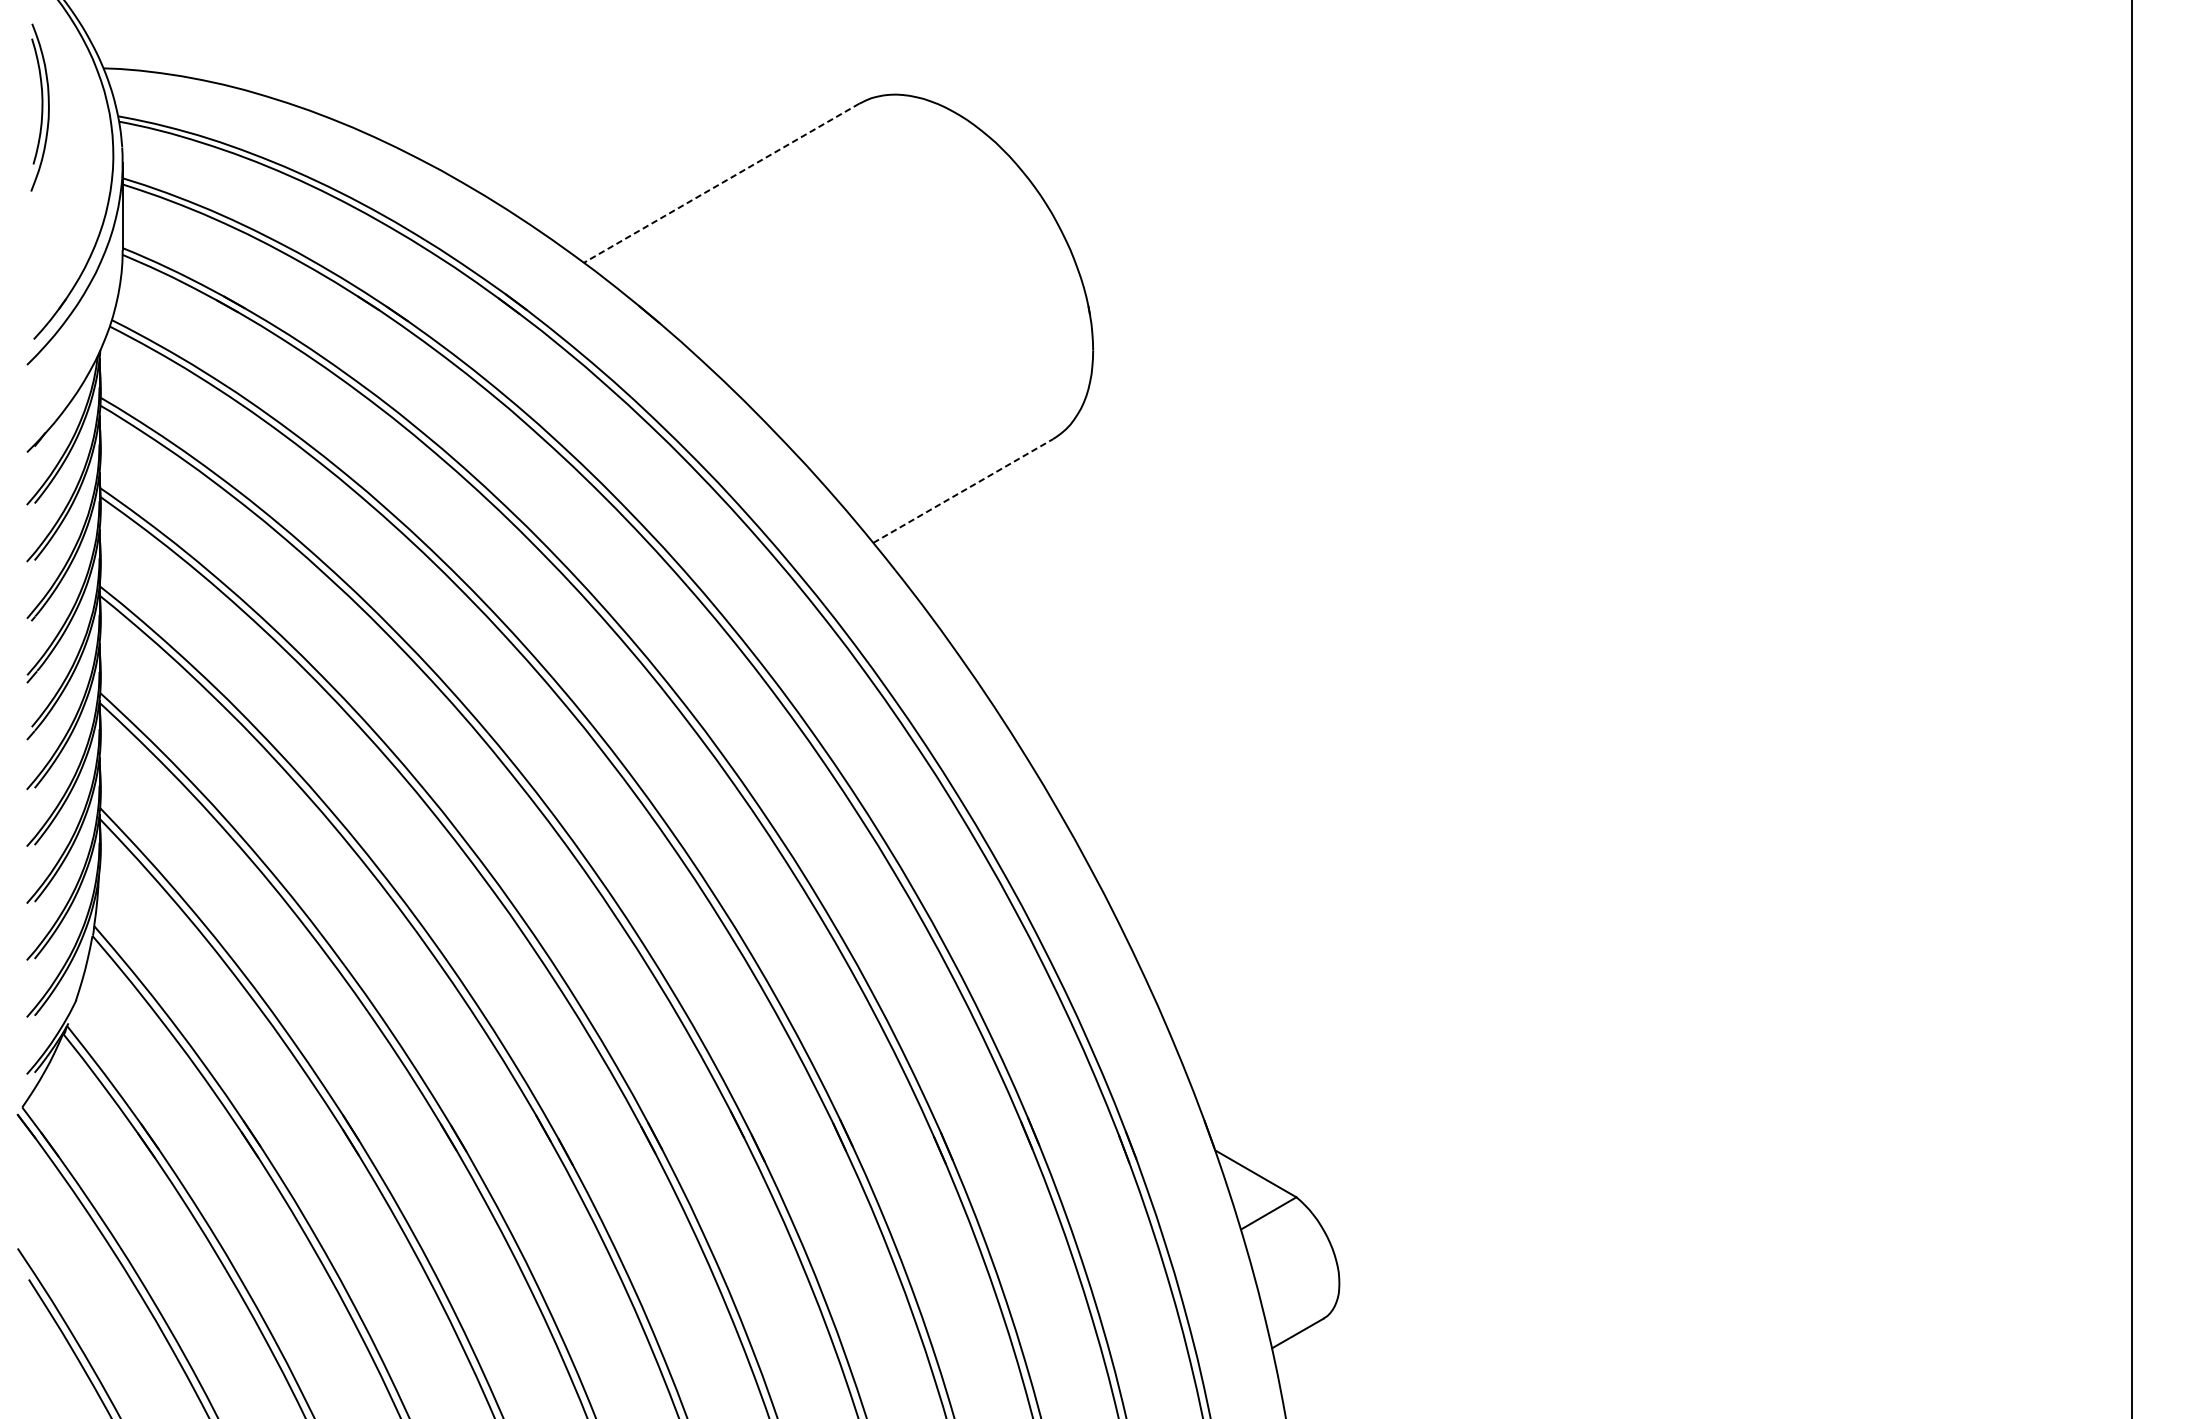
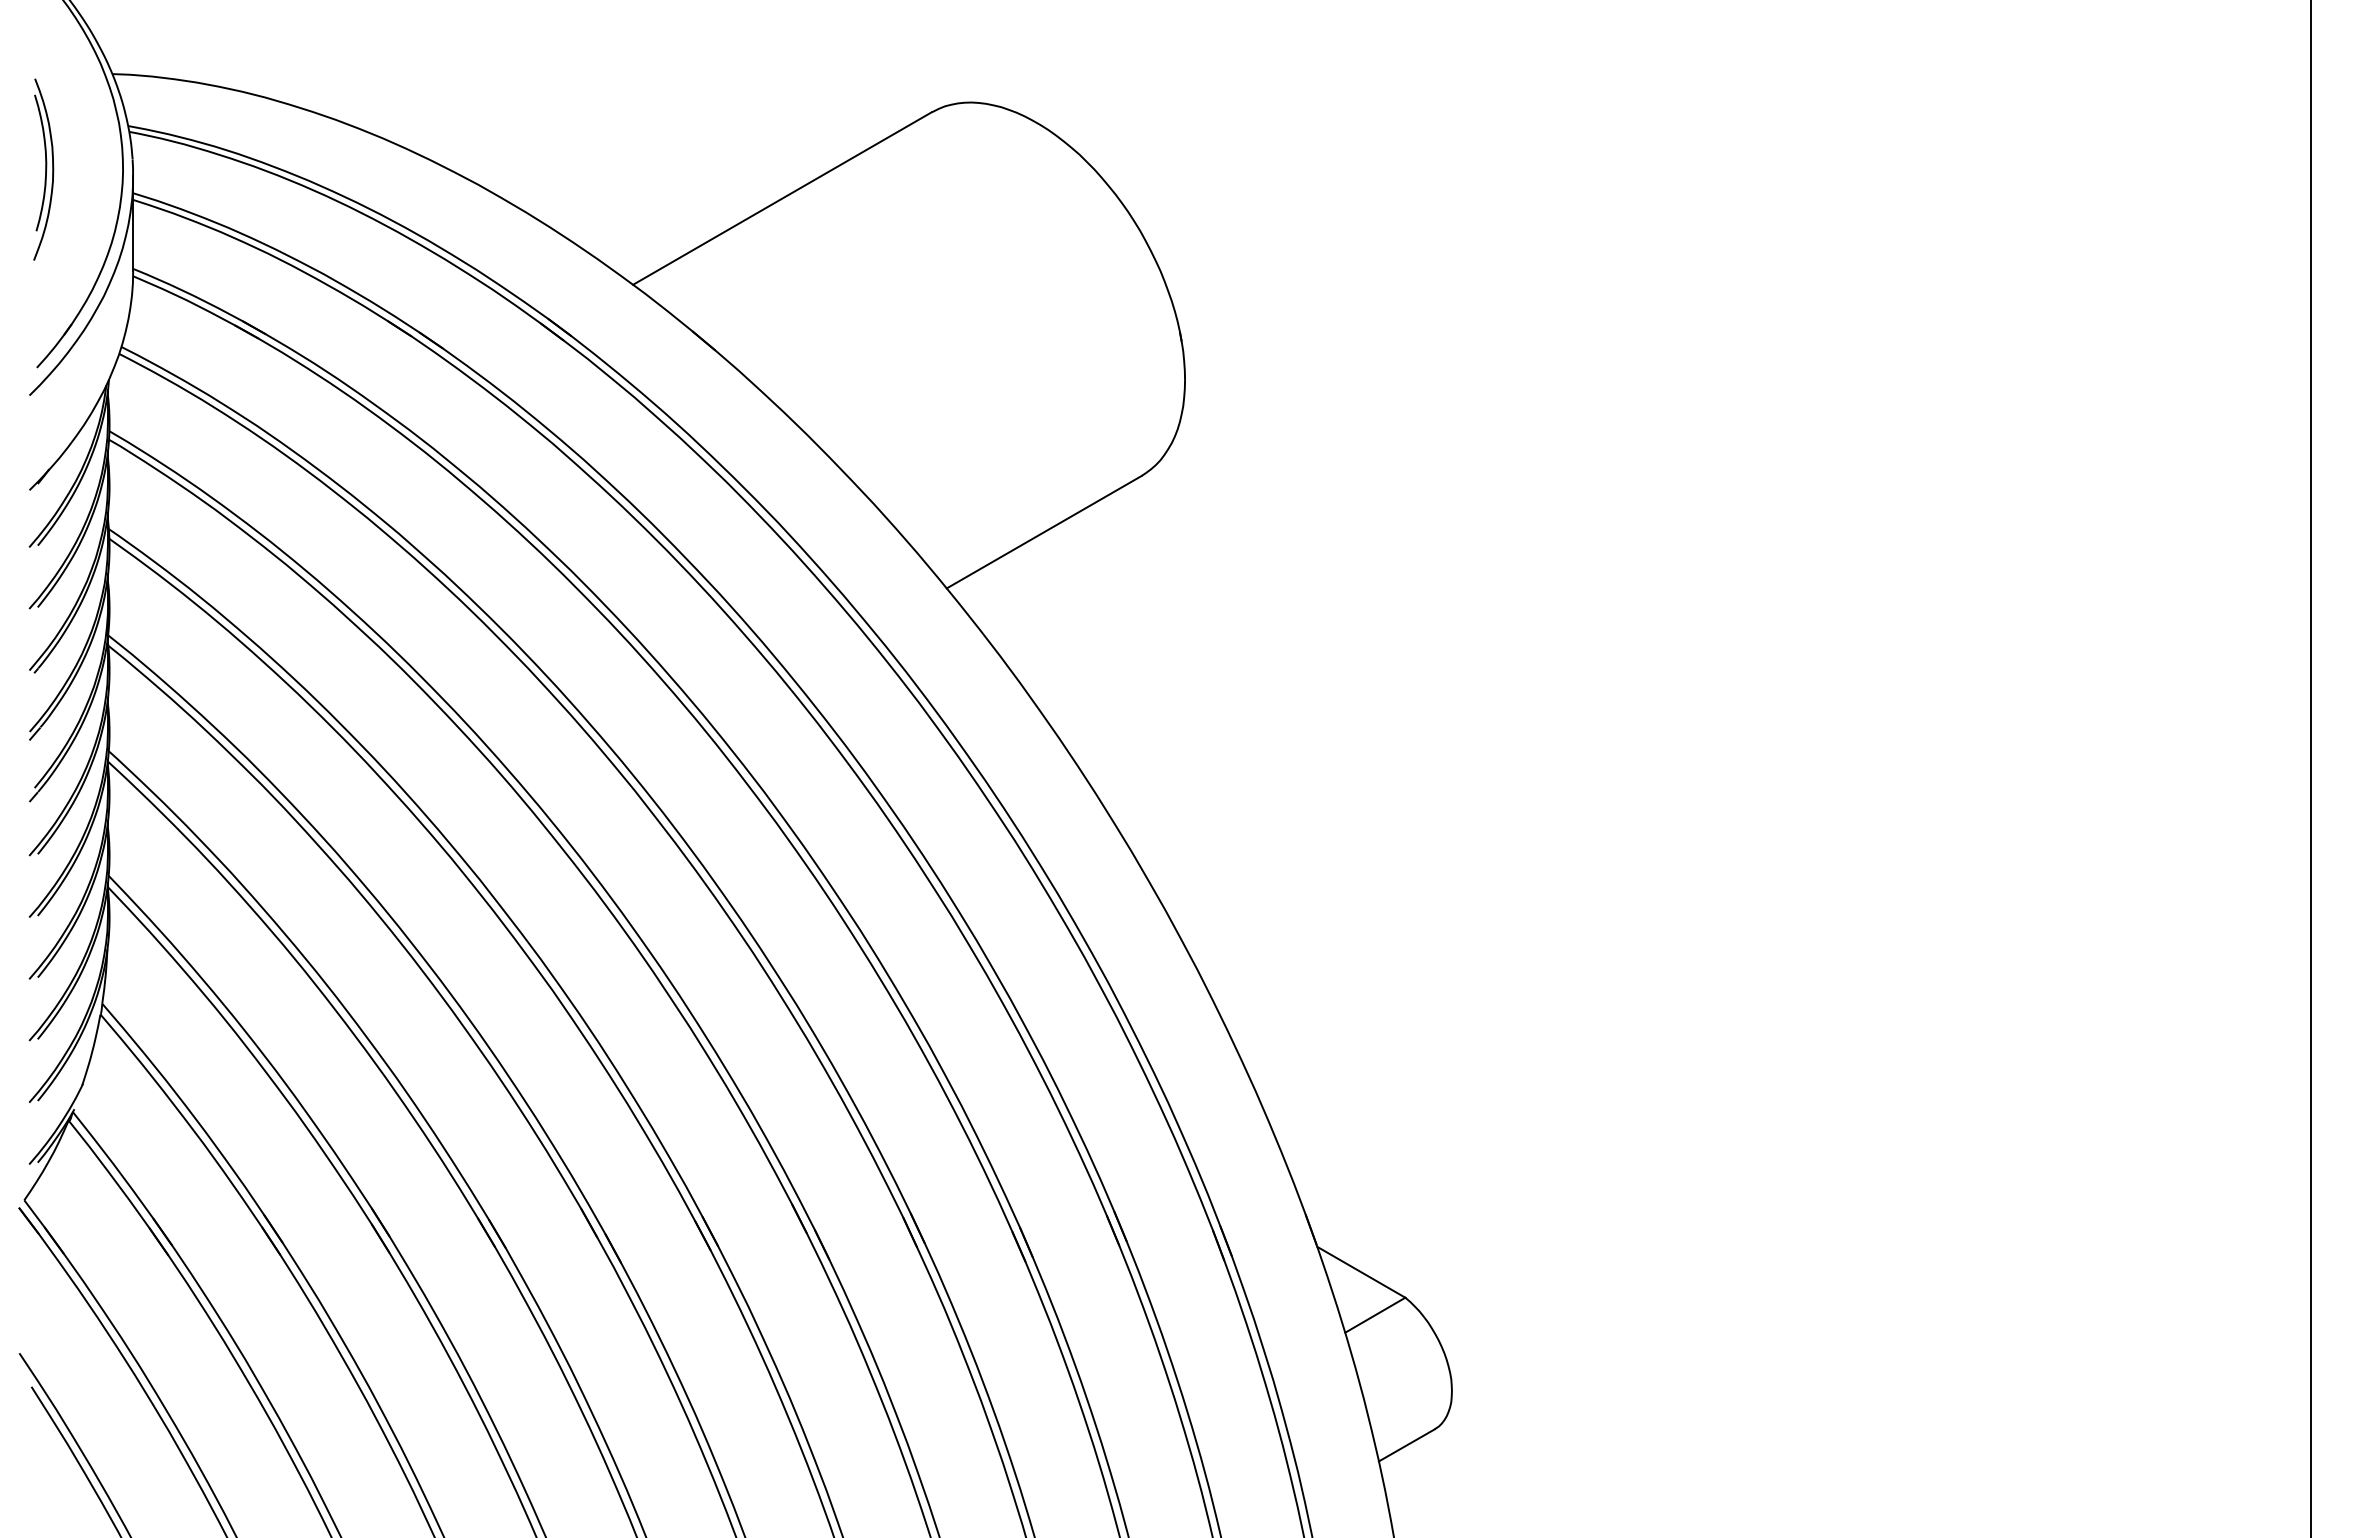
part: (39, 107) -> (43, 169), moved
line: (720, 183) -> (781, 198), dashed -> solid
line: (963, 490) -> (1044, 531), dashed -> solid

